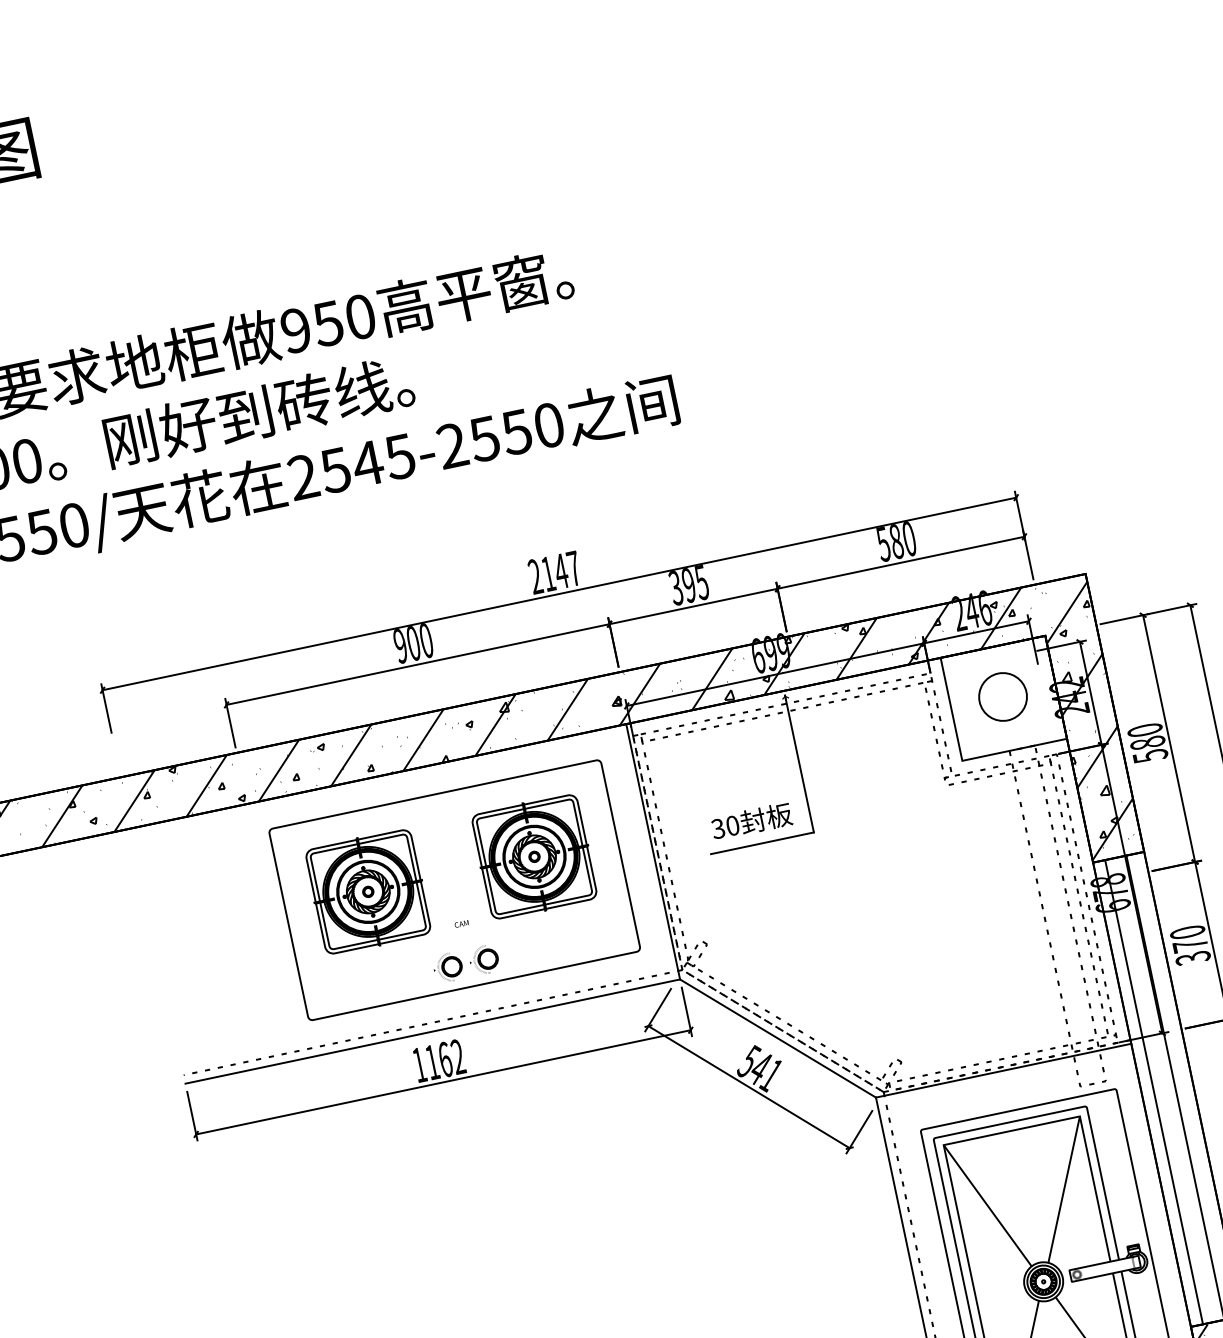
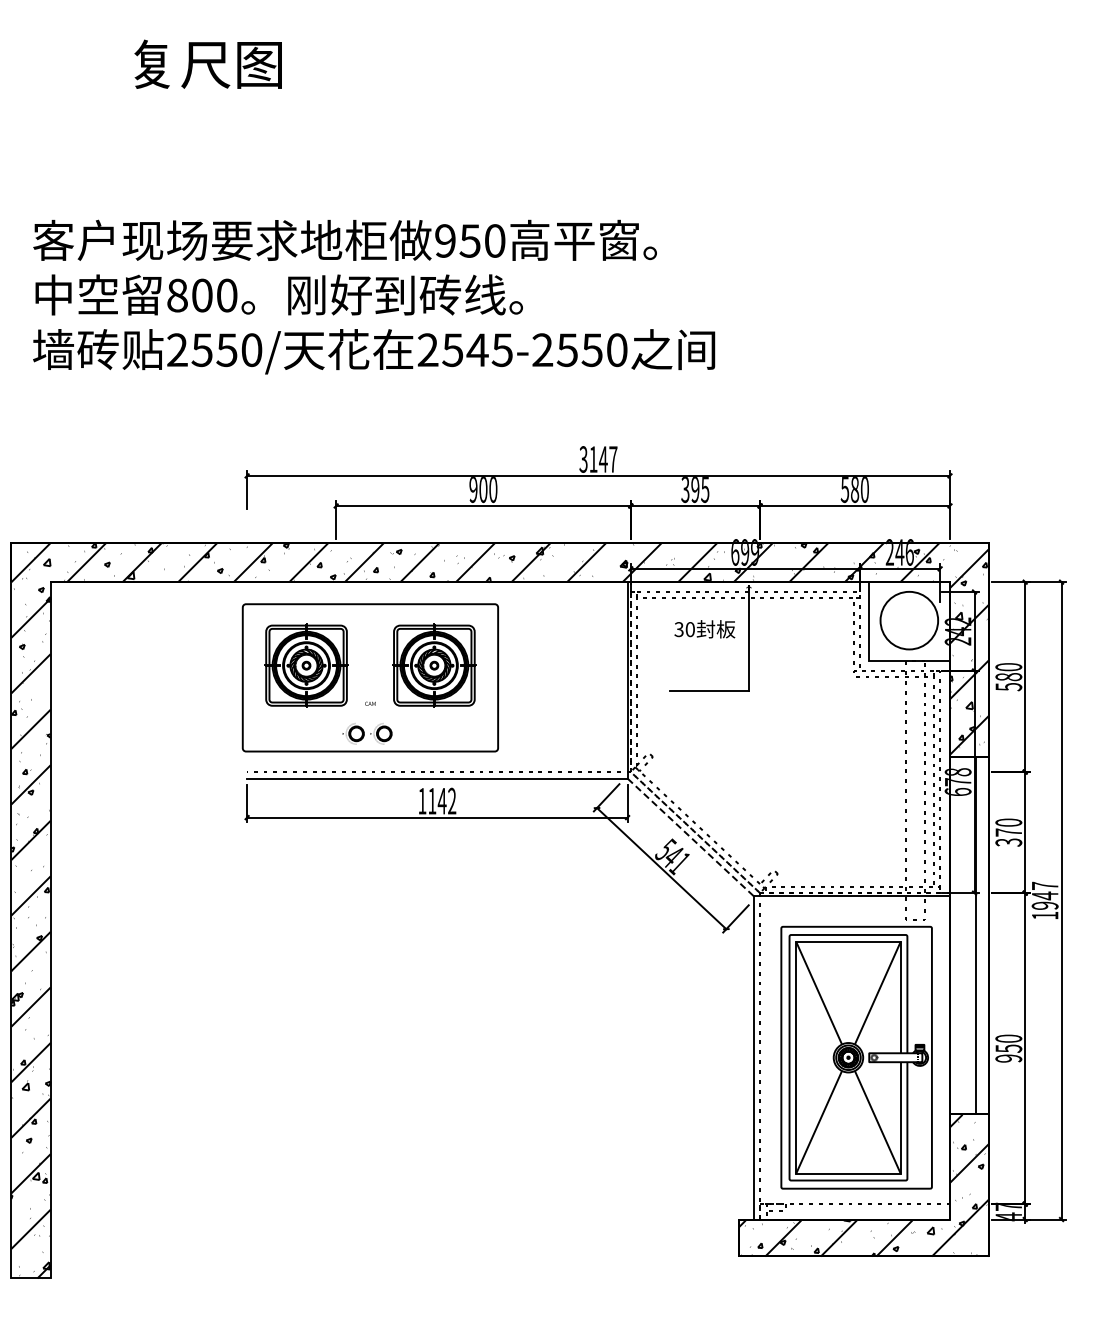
text: (535, 576) -> (583, 459), 2147 -> 3147
circle: (1003, 696) -> (909, 620), size x1.6
text: (751, 821) -> (704, 629), moved
part: (453, 890) -> (369, 677), moved
line: (777, 1037) -> (690, 836), solid -> dashed
text: (444, 1058) -> (441, 800), 1162 -> 1142
line: (1154, 1091) -> (959, 934), removed

